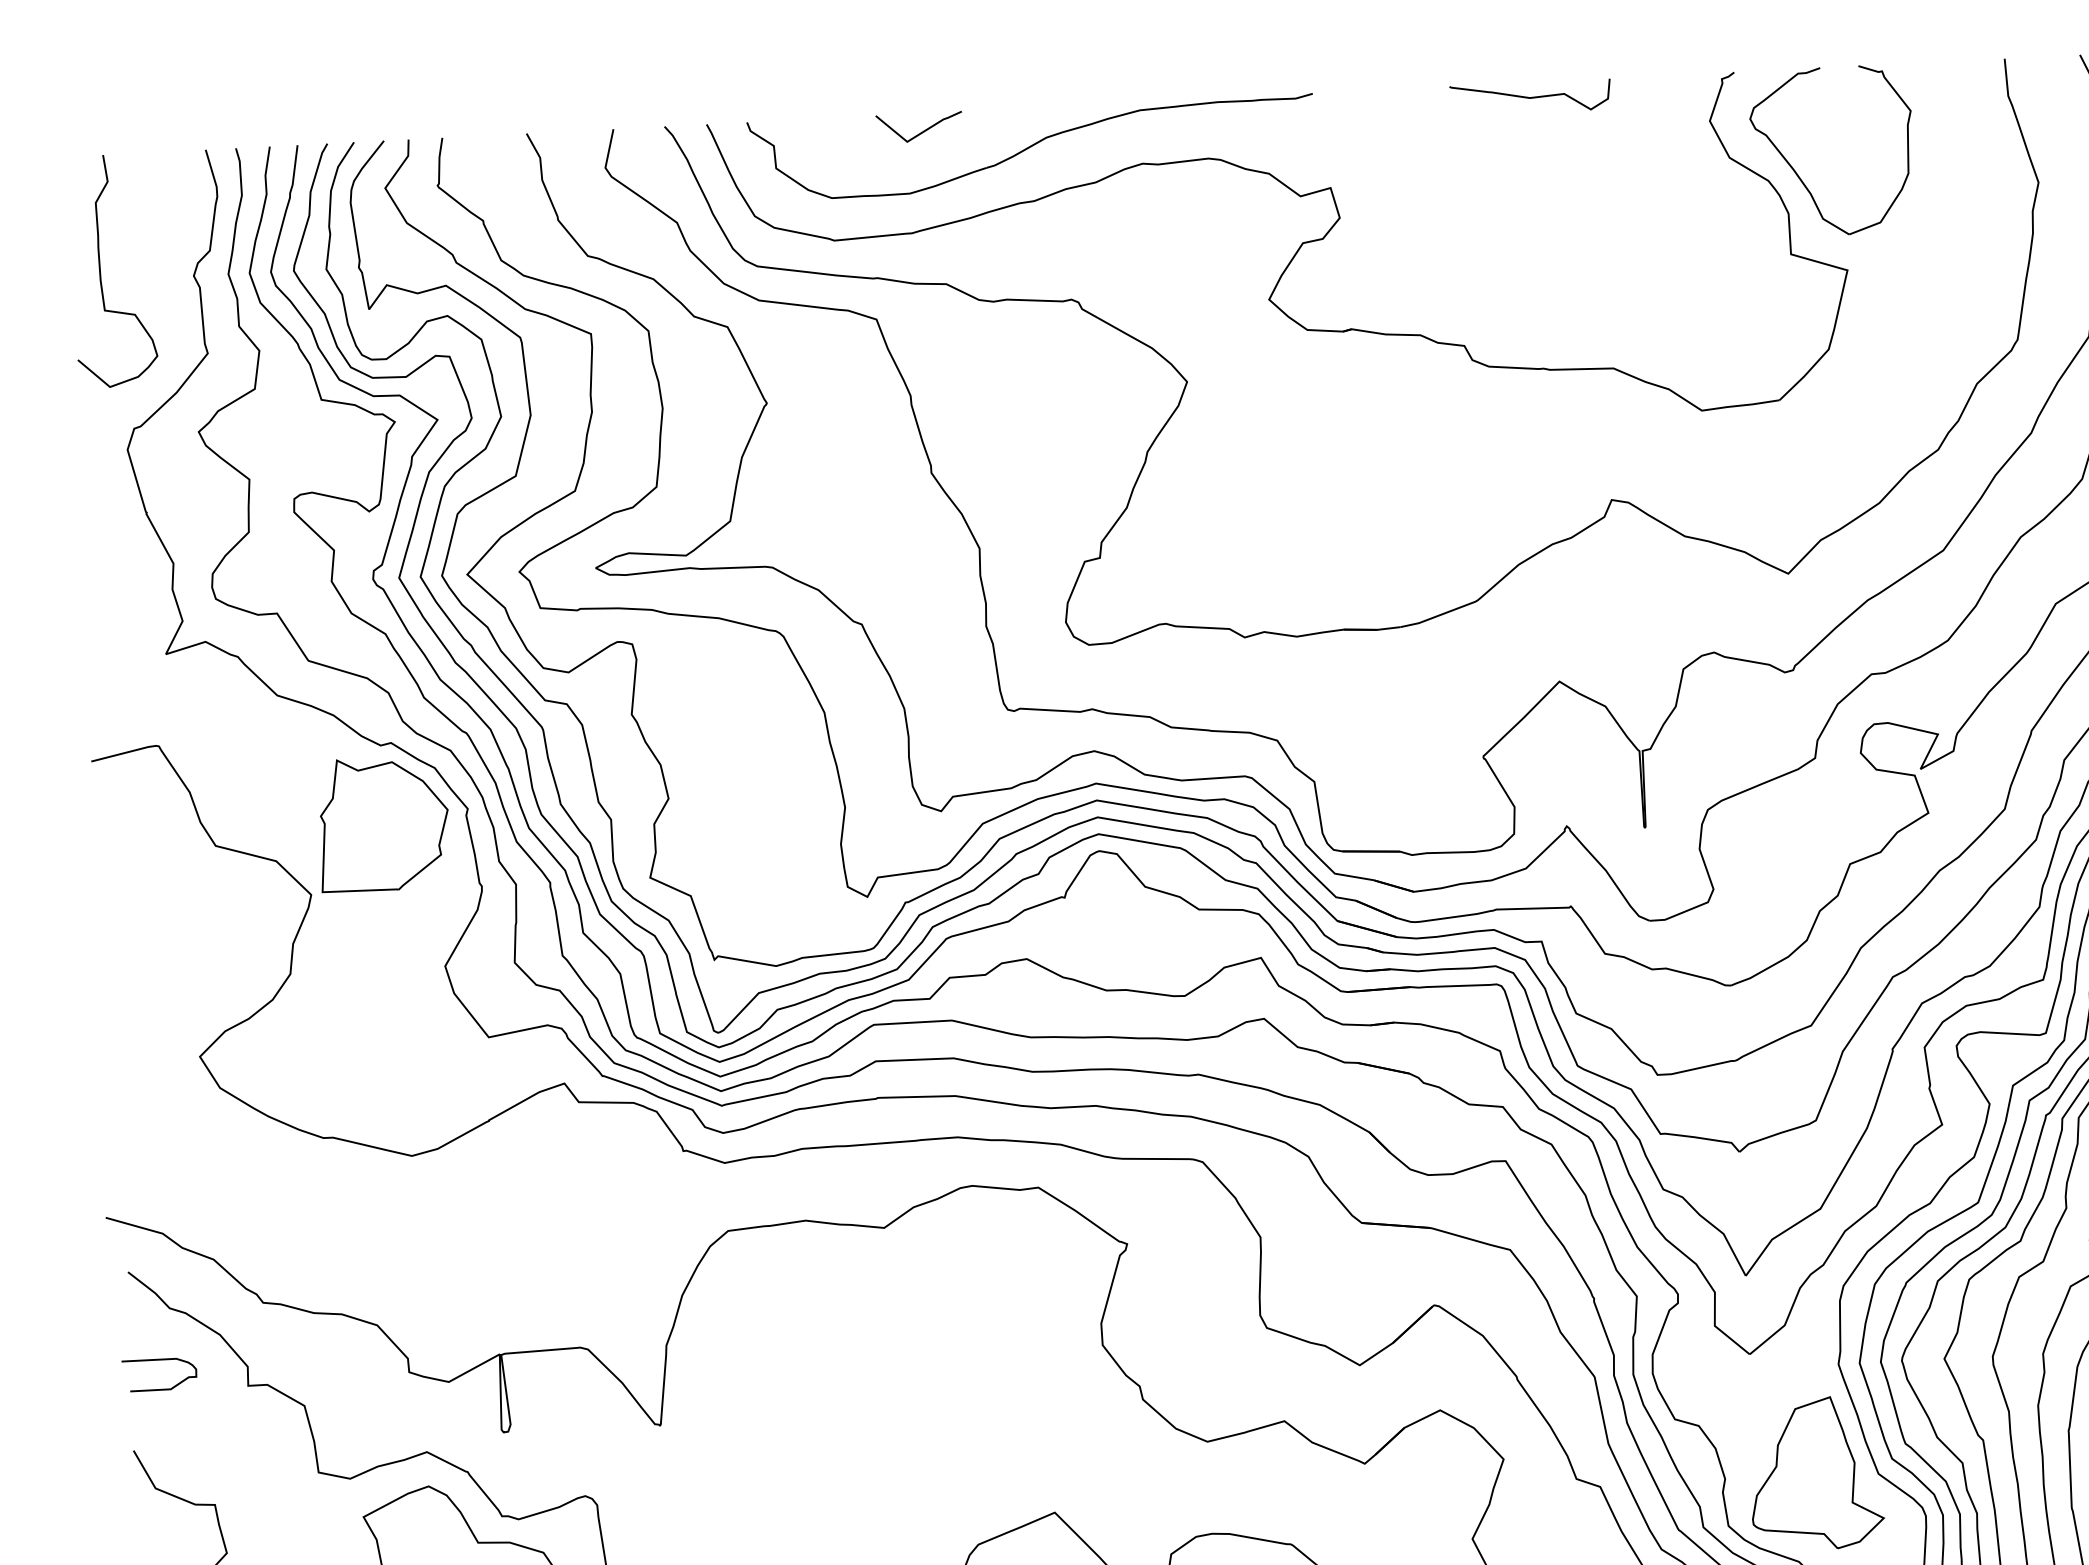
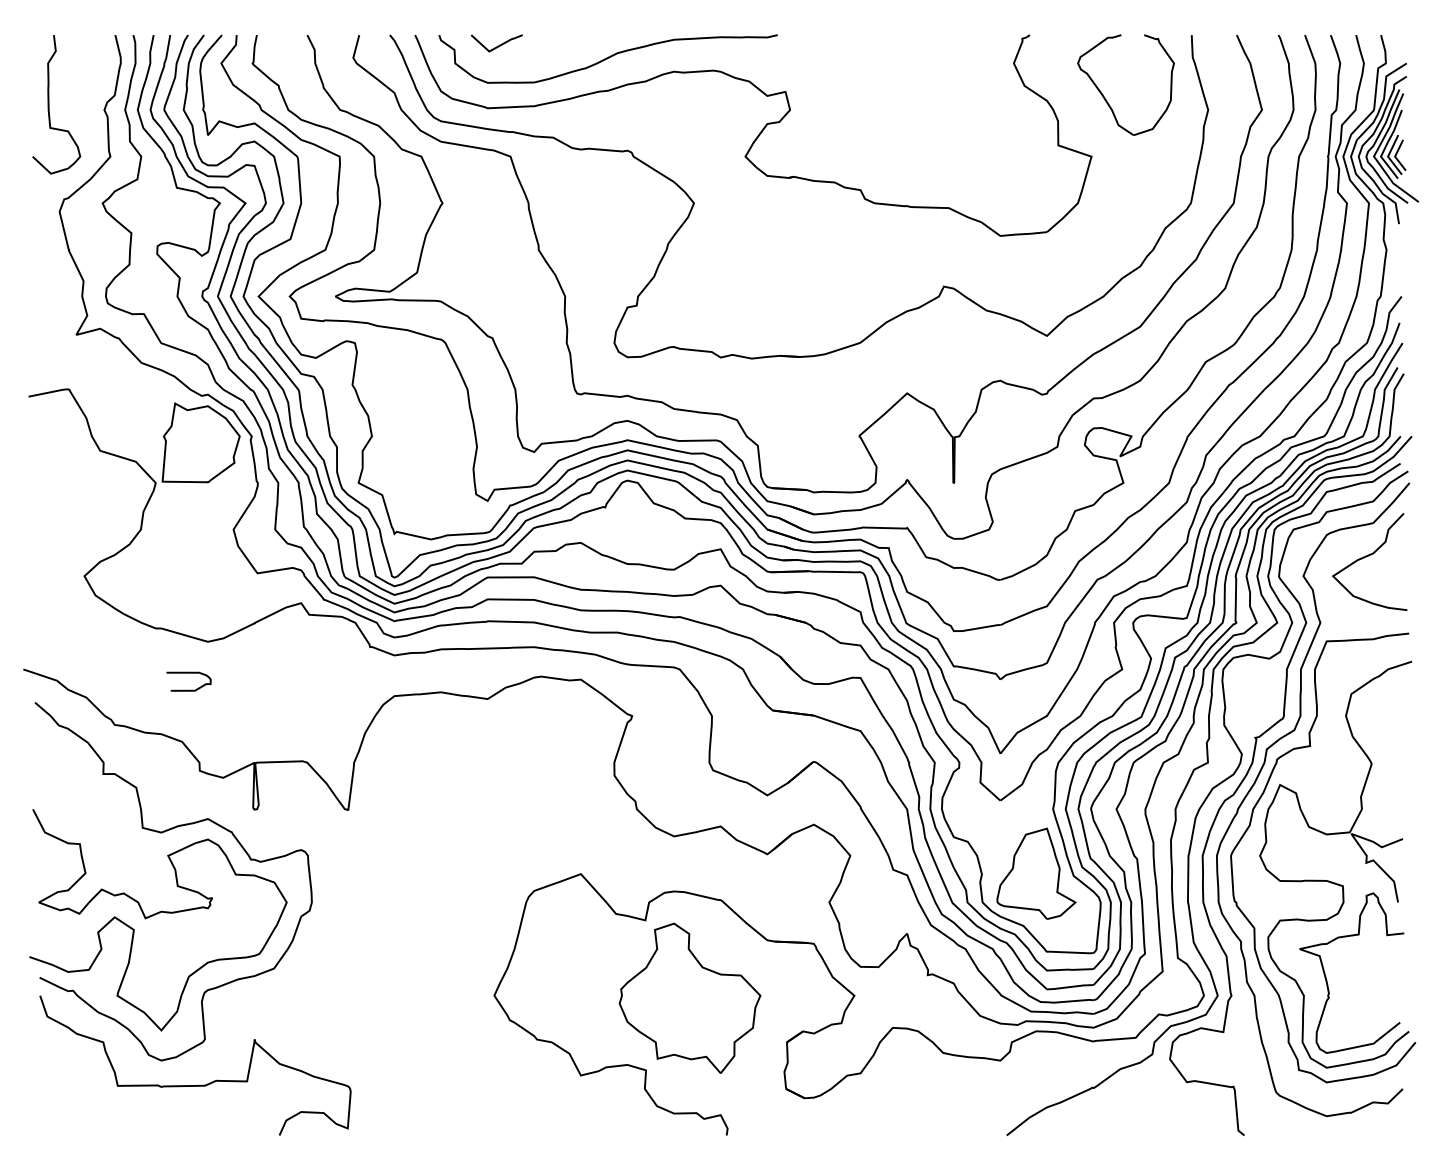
curve: (1530, 96) -> (907, 43), removed
line: (922, 130) -> (498, 45), moved
part: (1798, 173) -> (1105, 97), moved
curve: (158, 1360) -> (188, 673), moved

